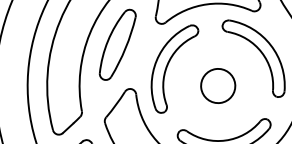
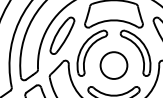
circle: (217, 86) -> (113, 65), size x1.43

